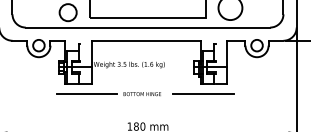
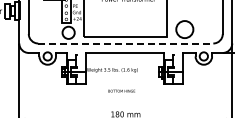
line: (147, 27) -> (125, 43), solid -> dashed
line: (86, 93) -> (81, 90), removed
line: (203, 93) -> (165, 90), removed

